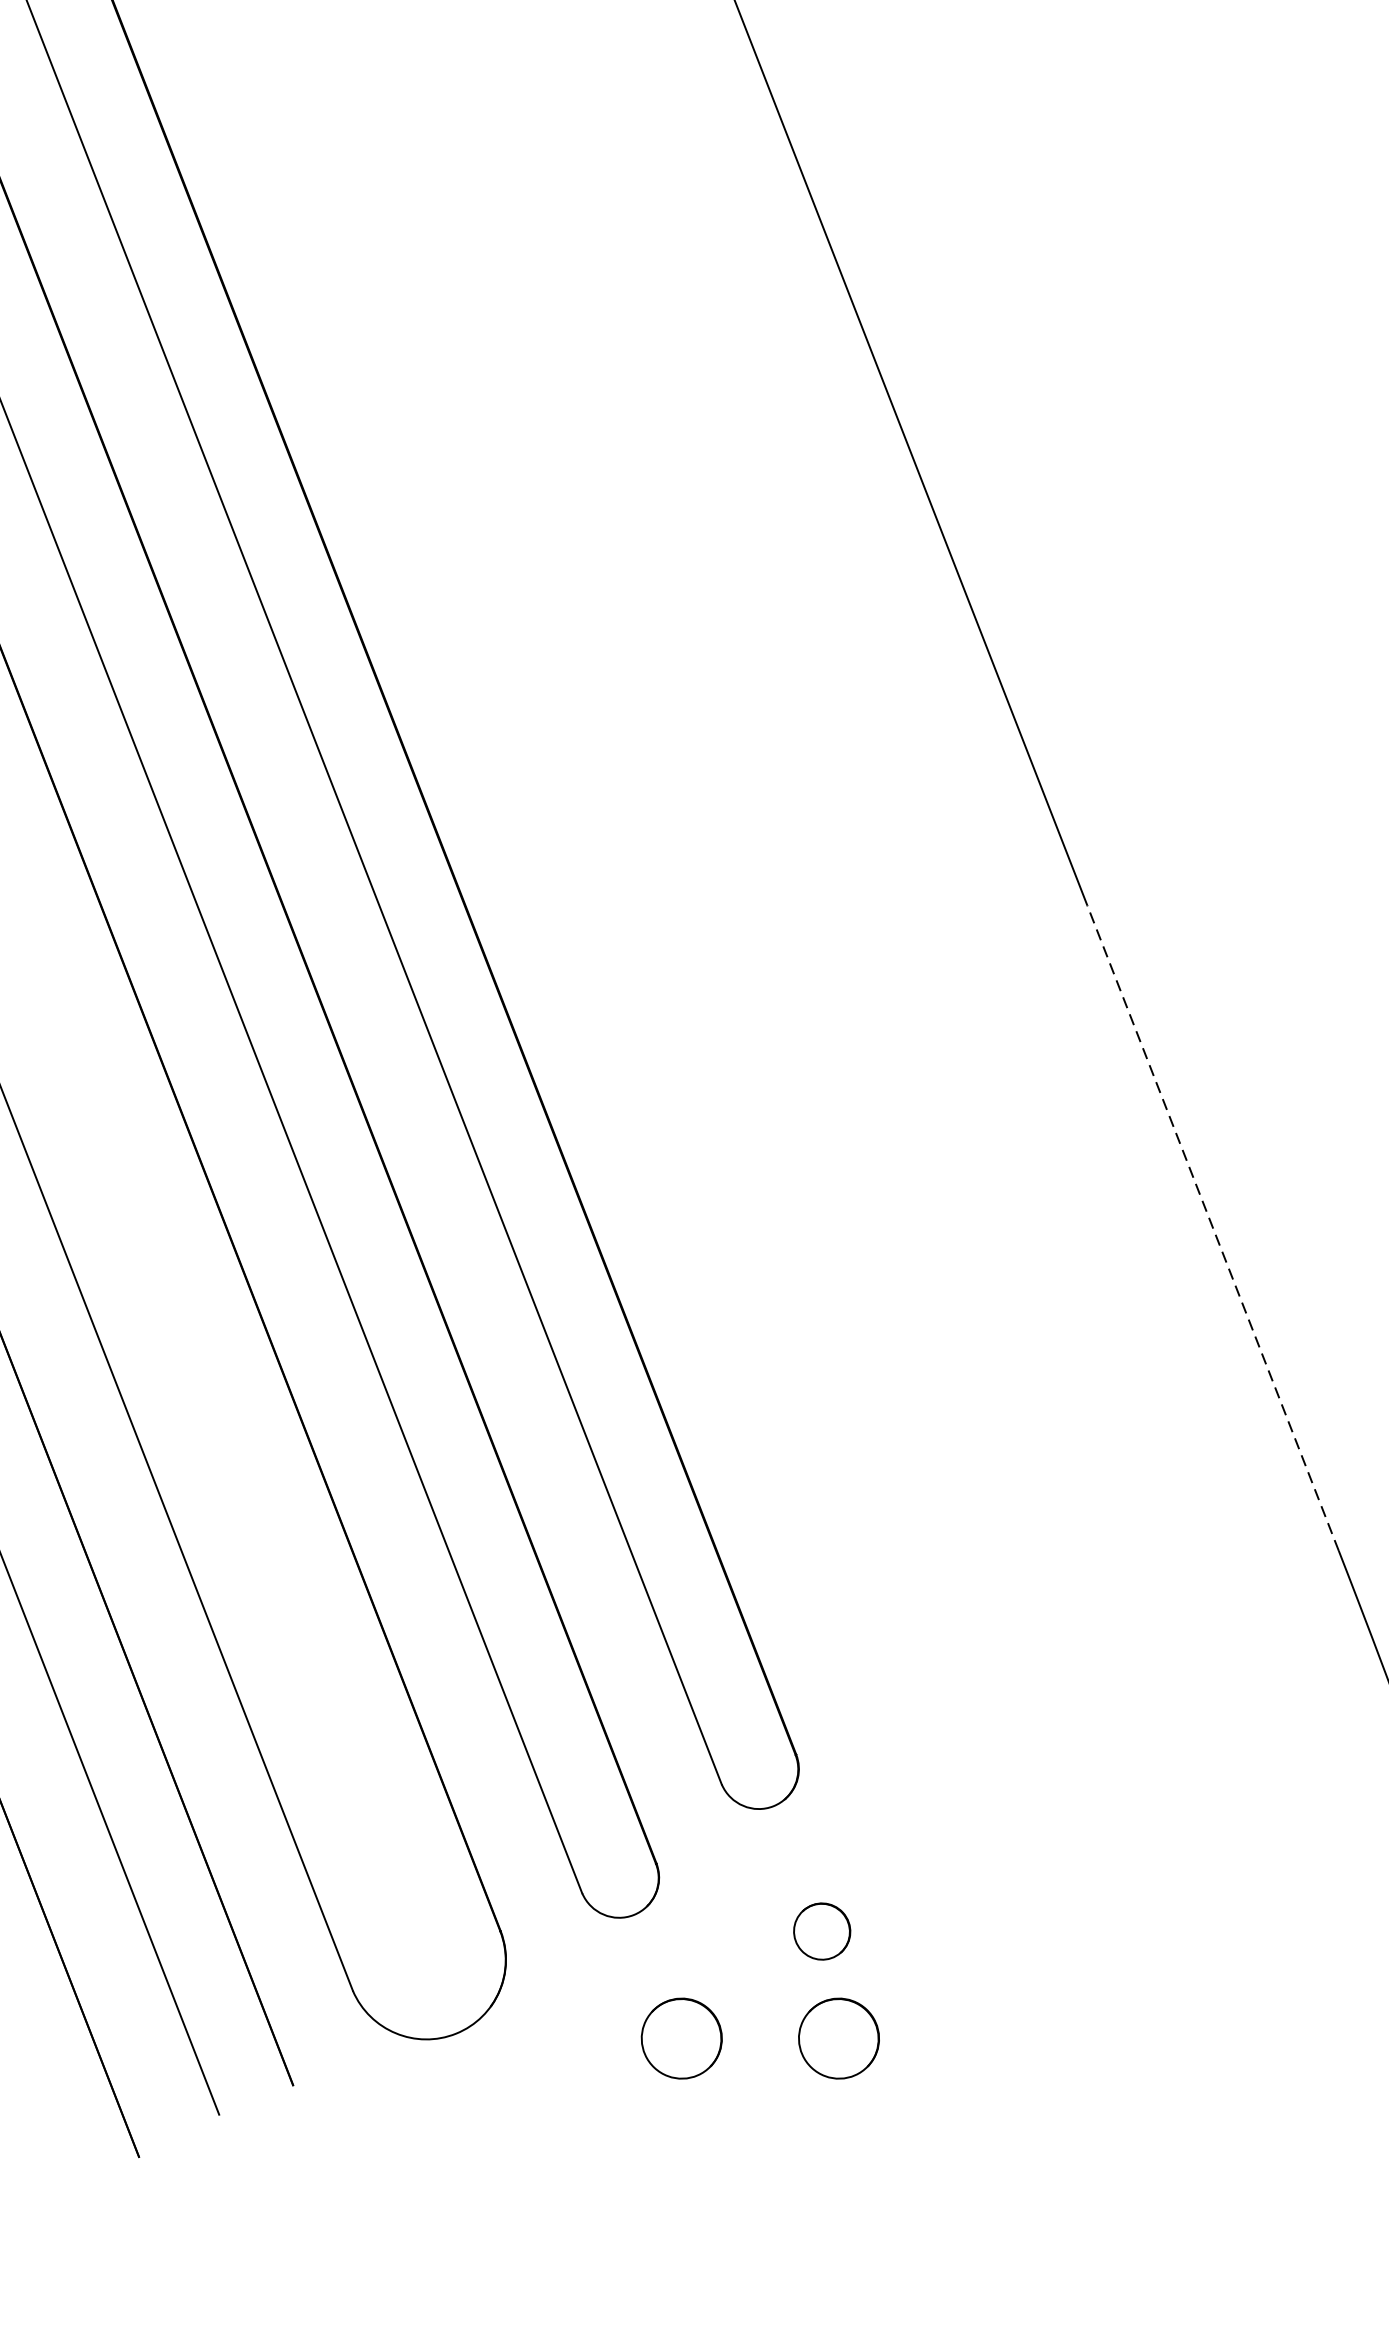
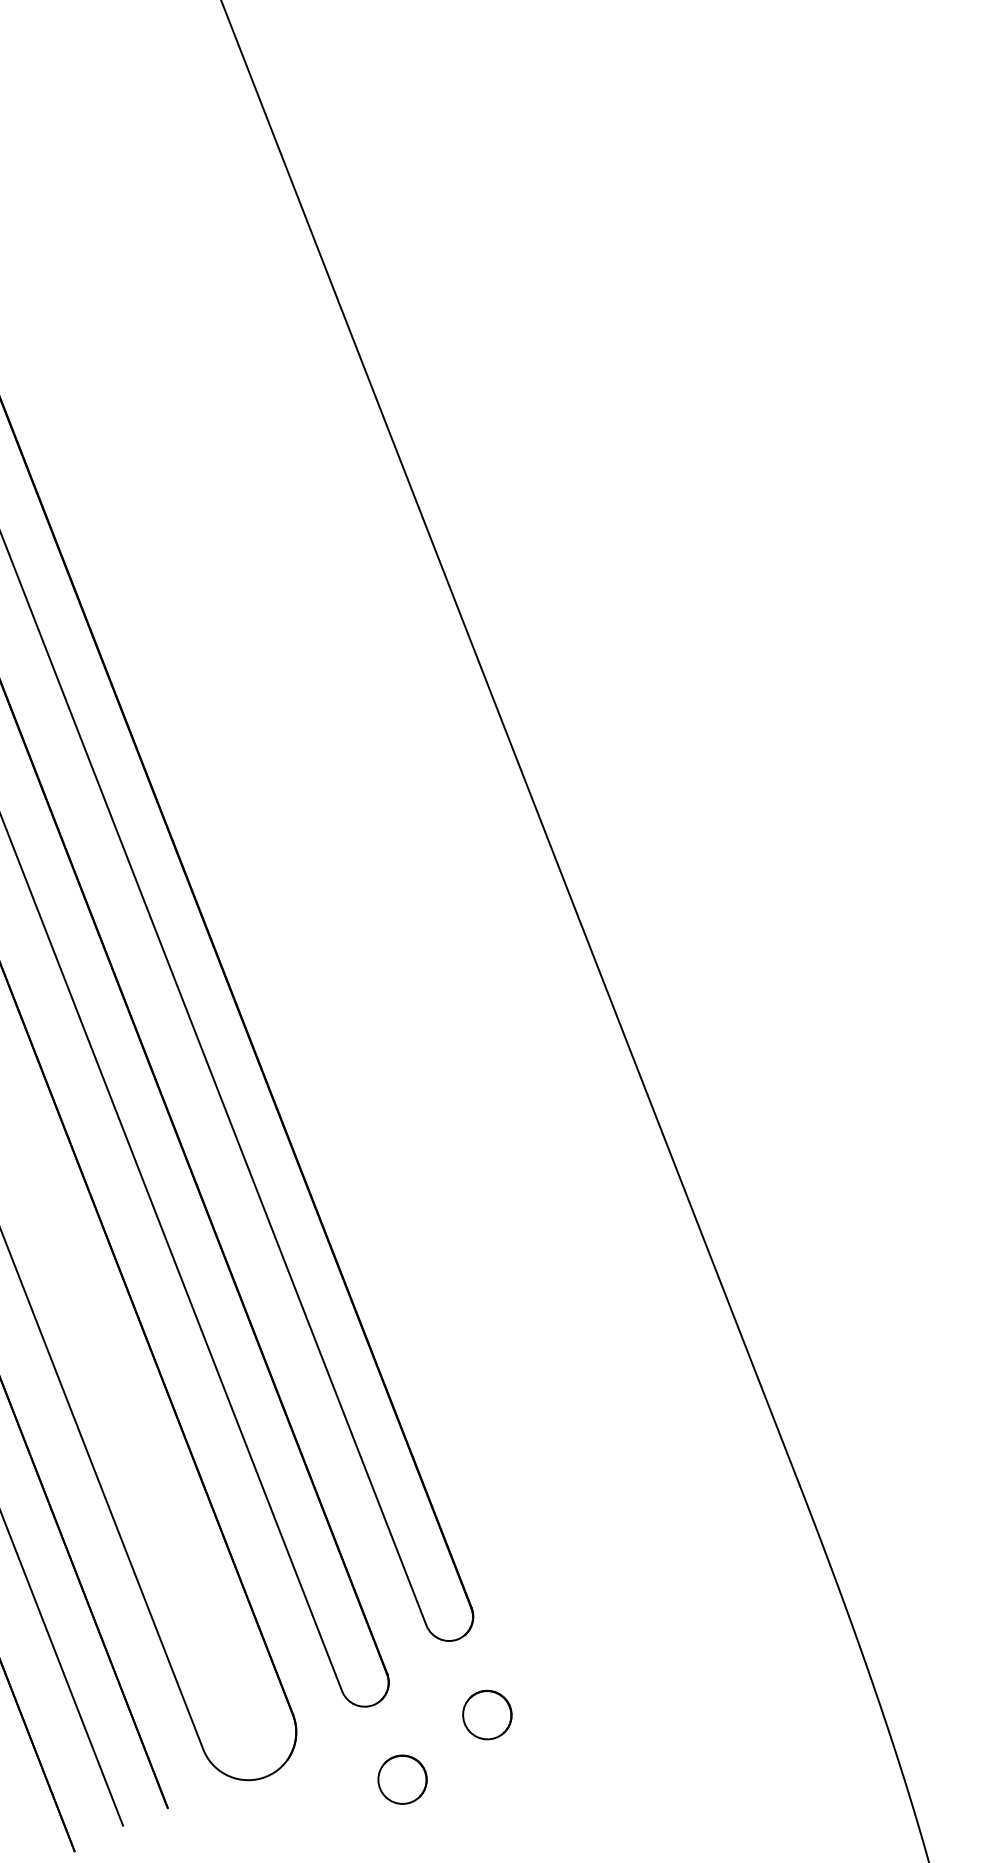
line: (1212, 1227) -> (723, 1289), dashed -> solid
part: (822, 1930) -> (487, 1714), size x1.43
part: (838, 2038) -> (497, 1779), removed

